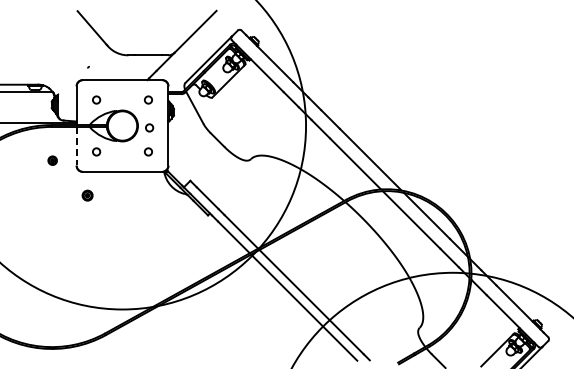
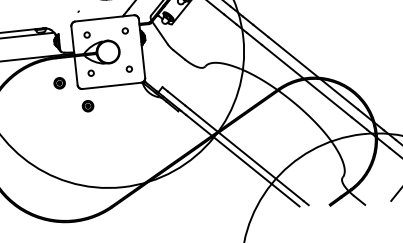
circle: (149, 127) -> (128, 51), removed
line: (76, 146) -> (75, 70), dashed -> solid
part: (52, 160) -> (59, 83), size x1.67
part: (87, 195) -> (87, 106), size x1.43

